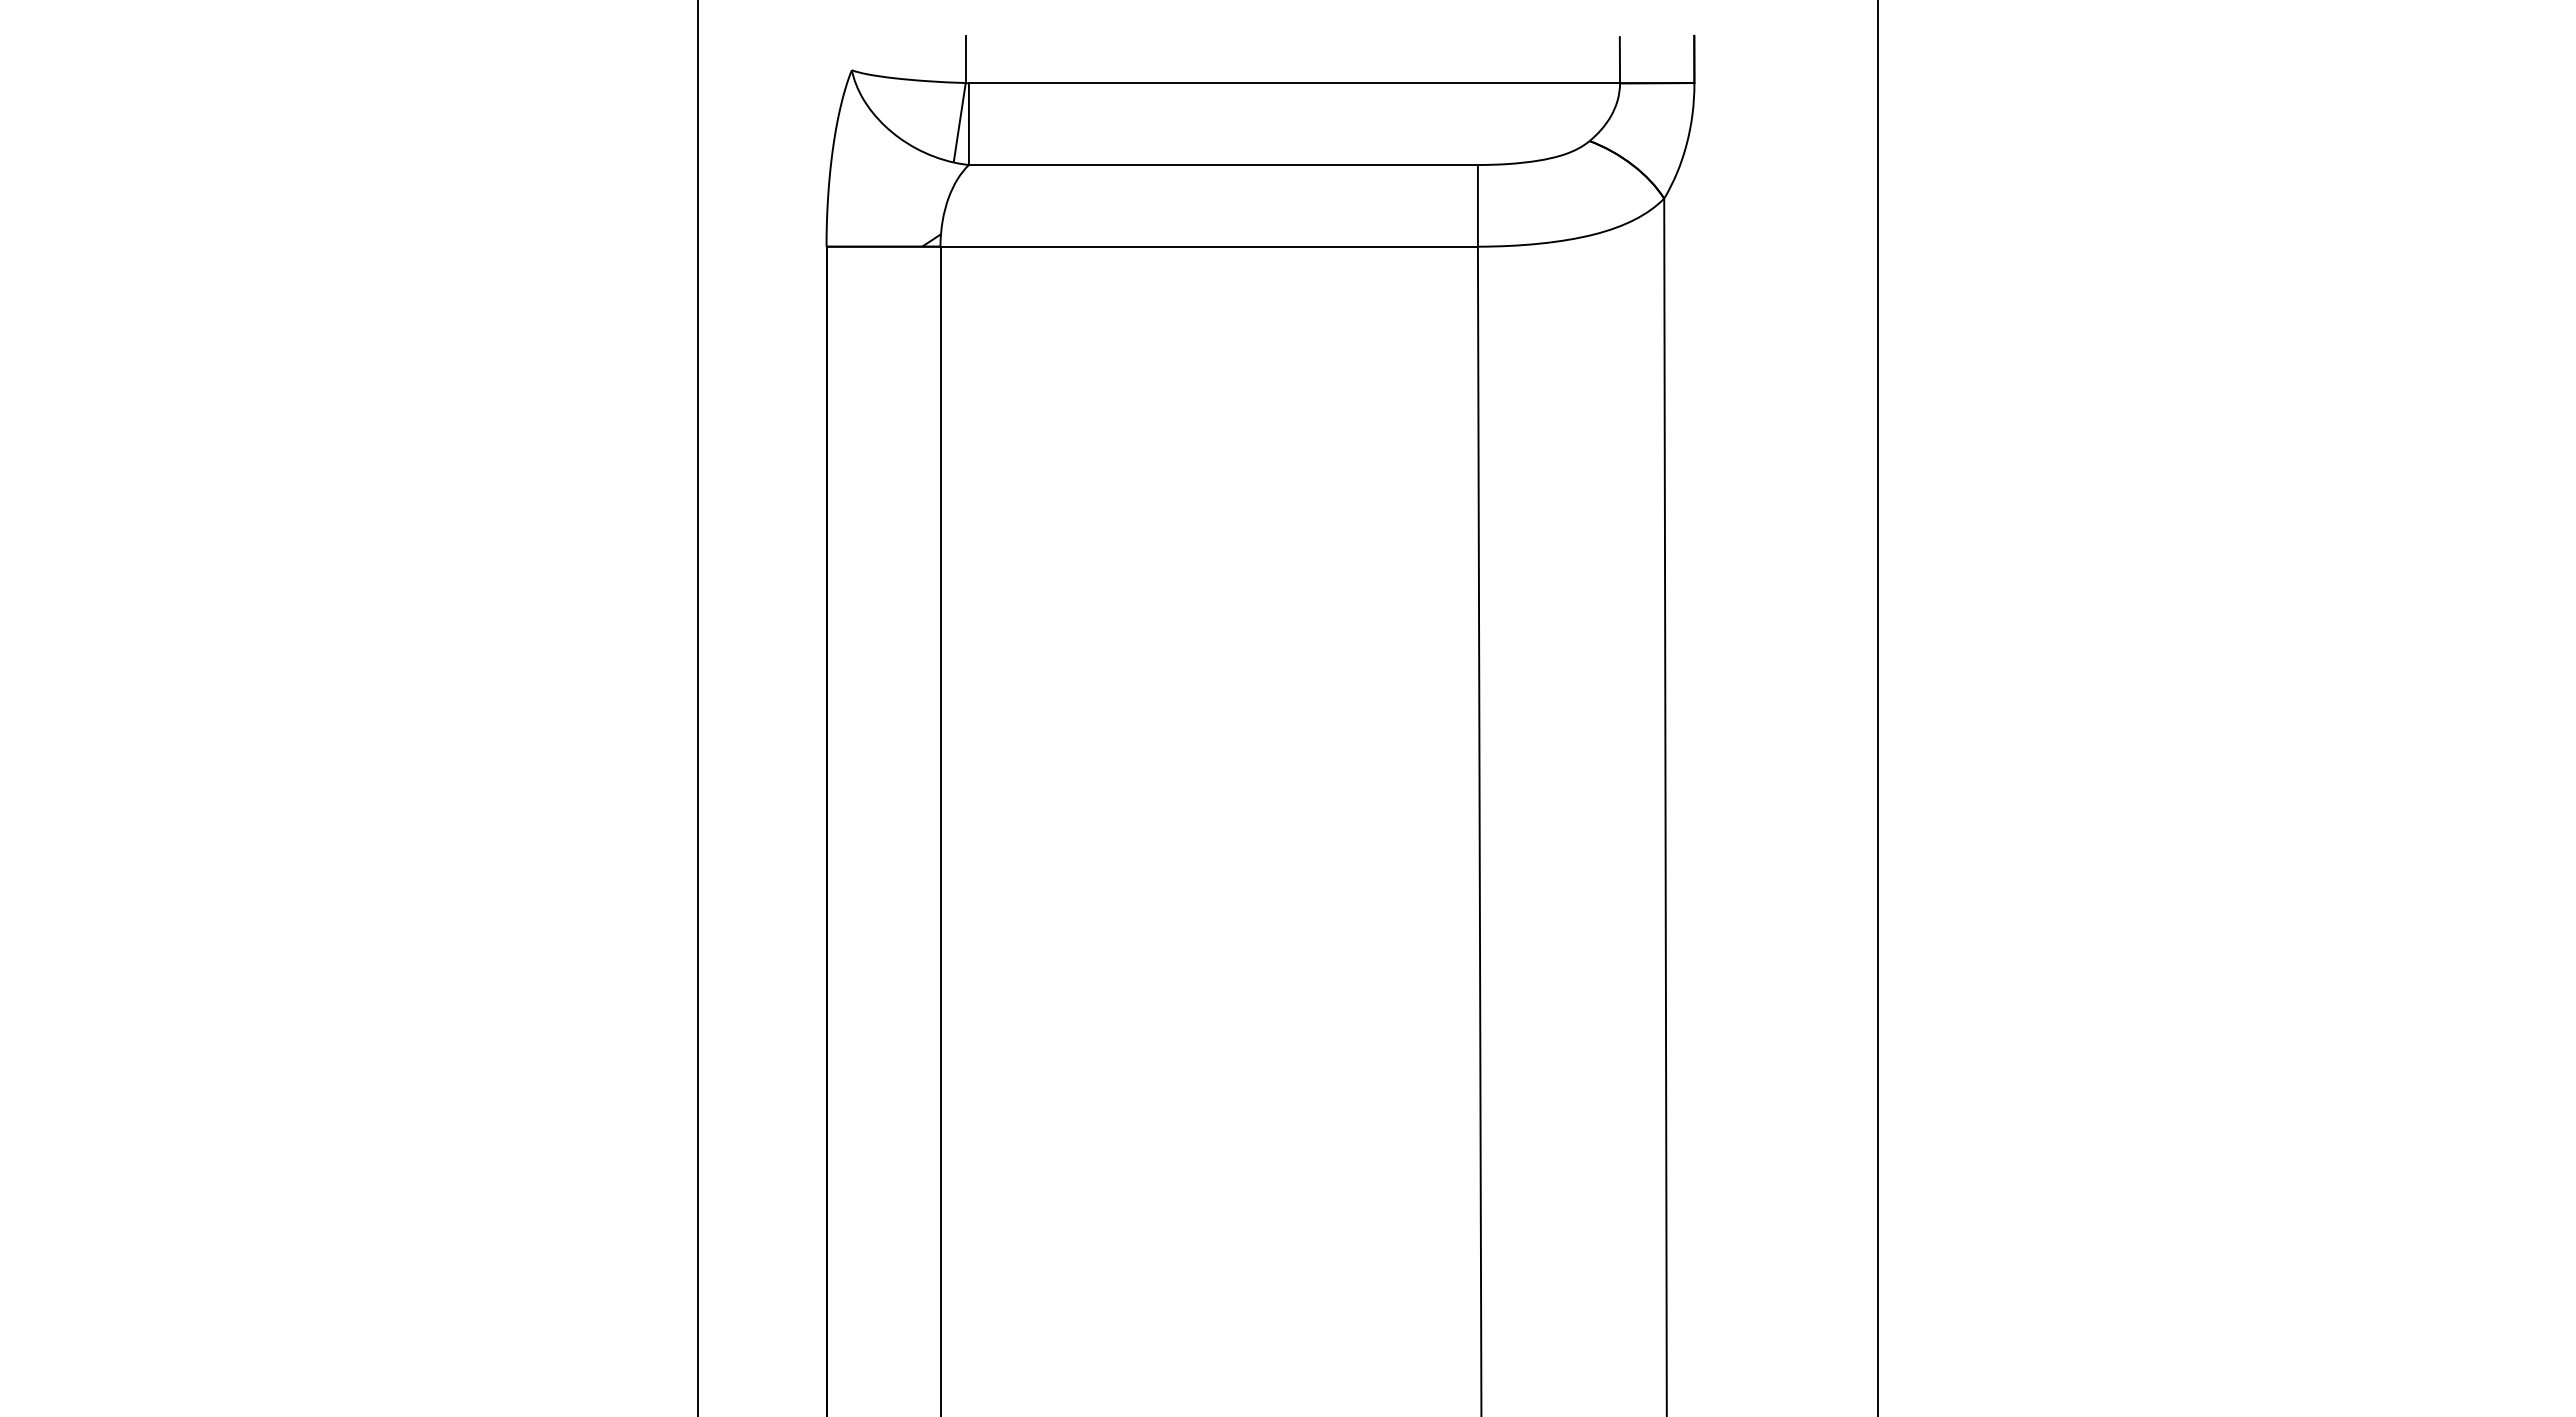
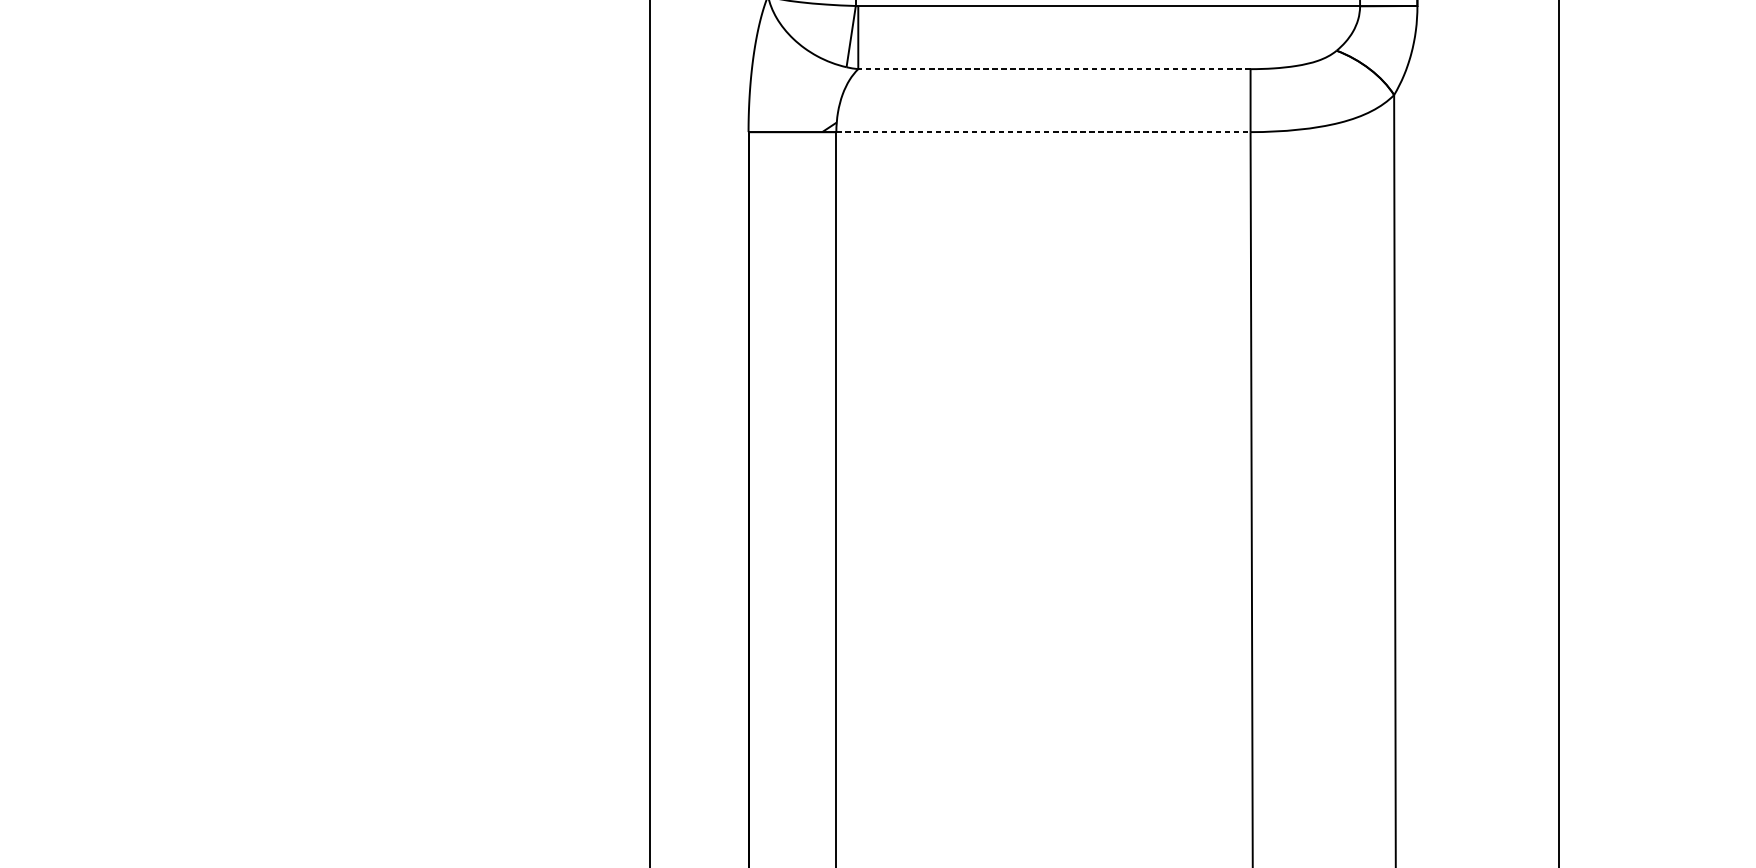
line: (1222, 165) -> (1053, 69), solid -> dashed
line: (1209, 246) -> (1043, 131), solid -> dashed

